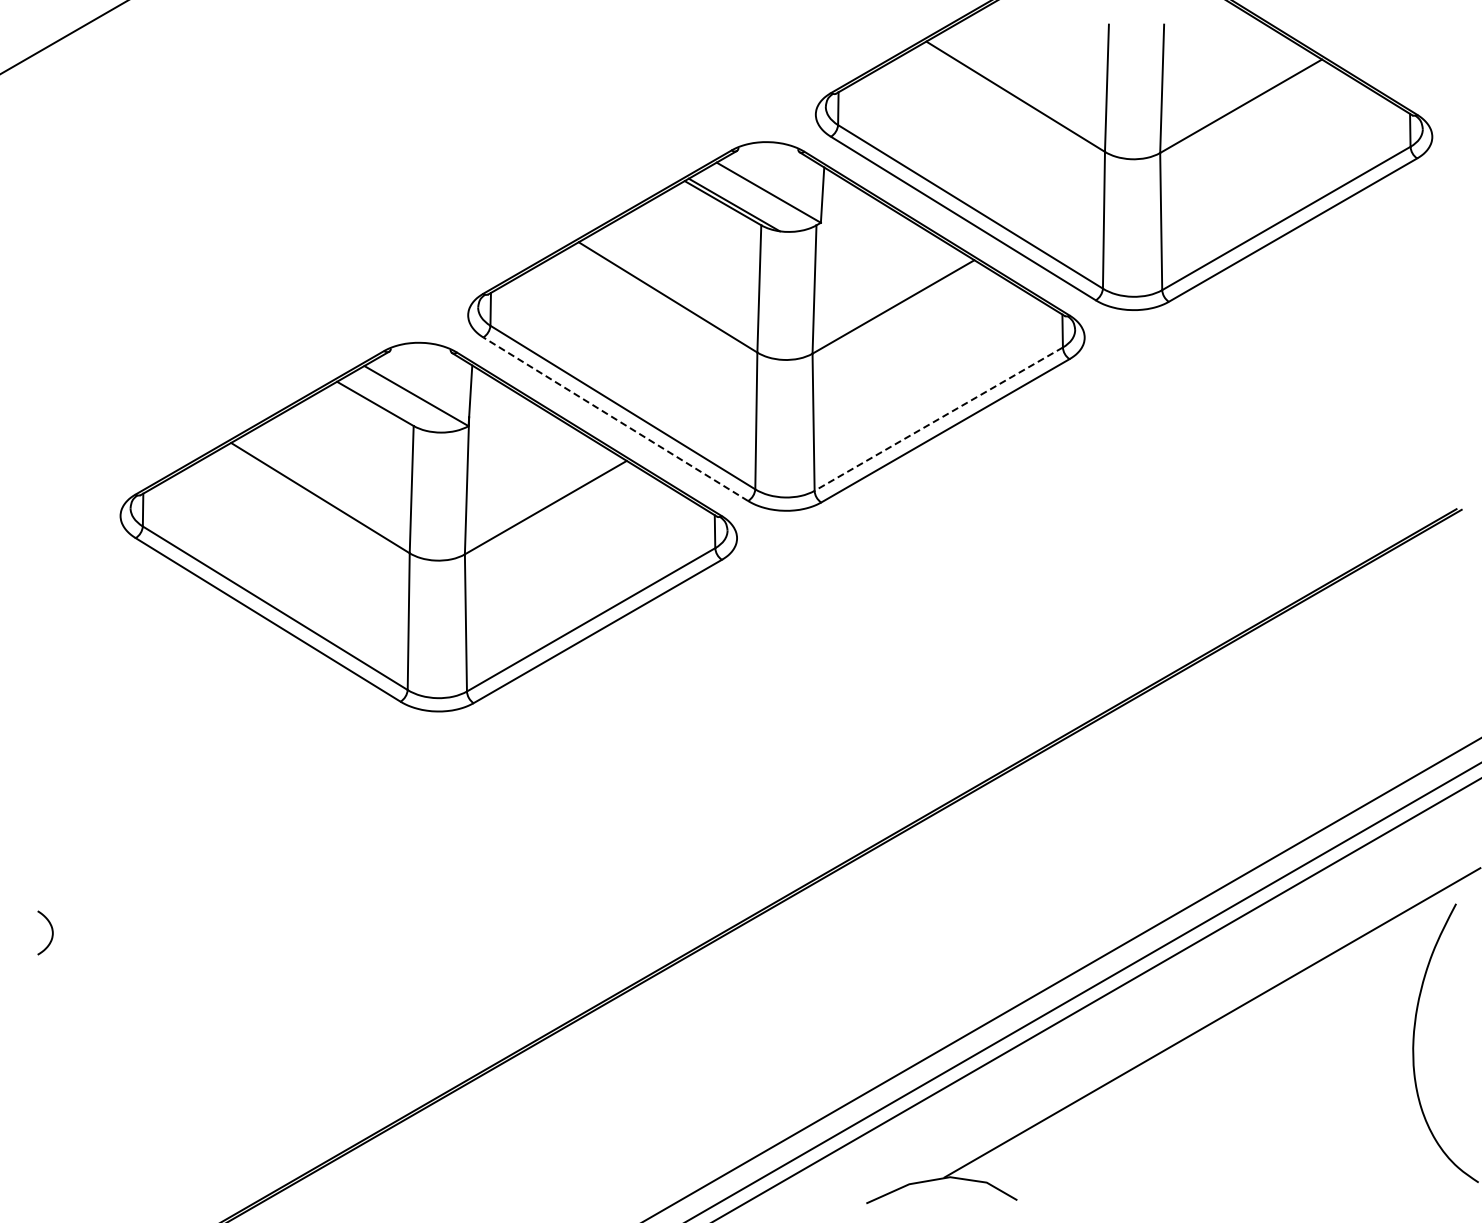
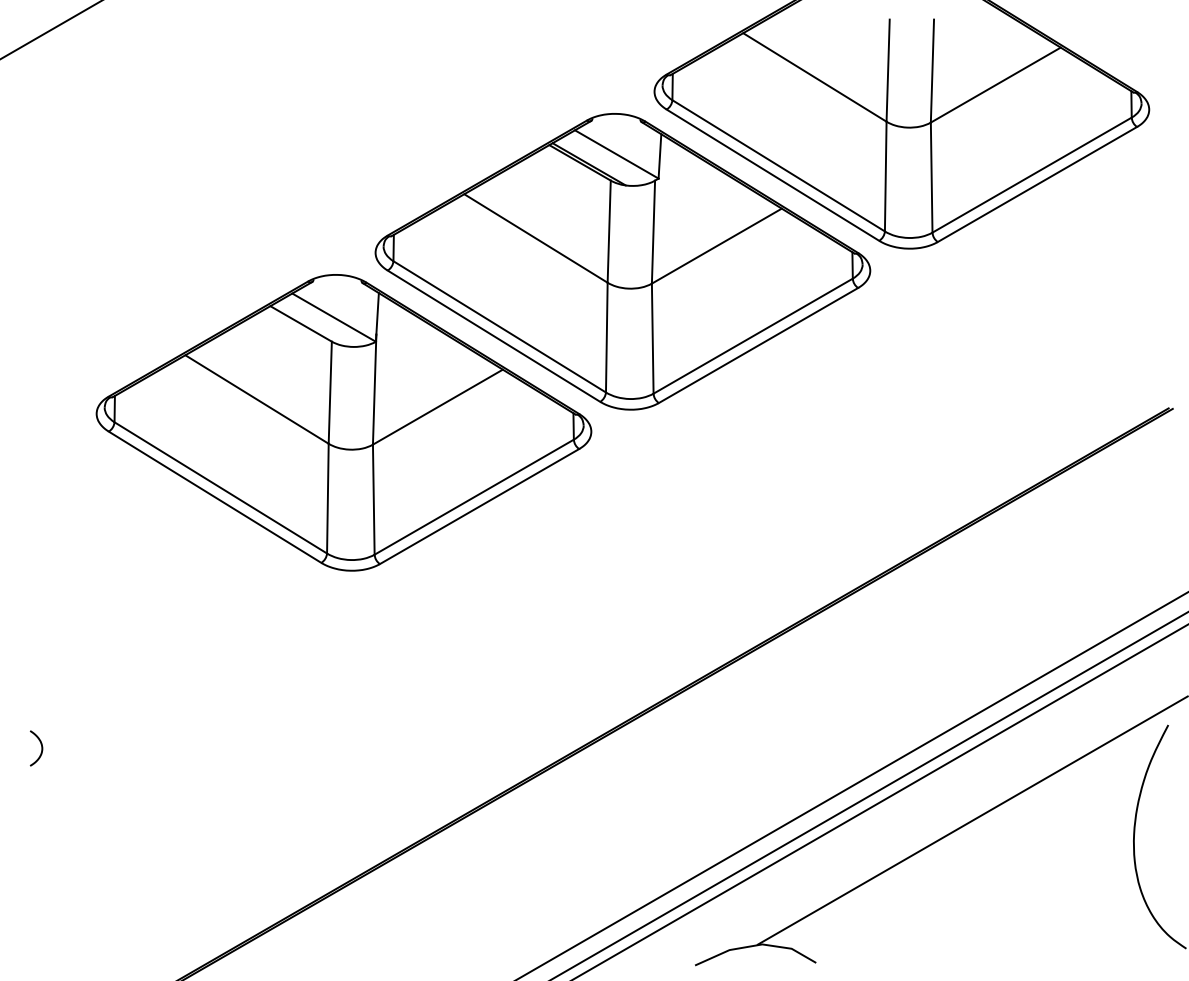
line: (615, 419) -> (493, 336), dashed -> solid
line: (938, 419) -> (752, 336), dashed -> solid

